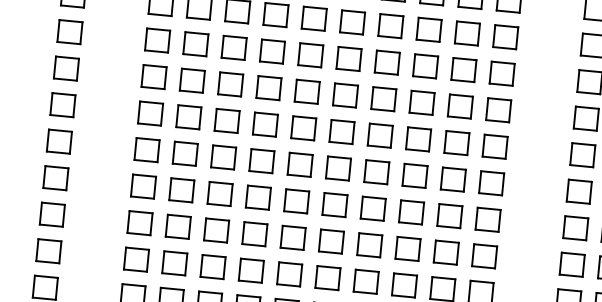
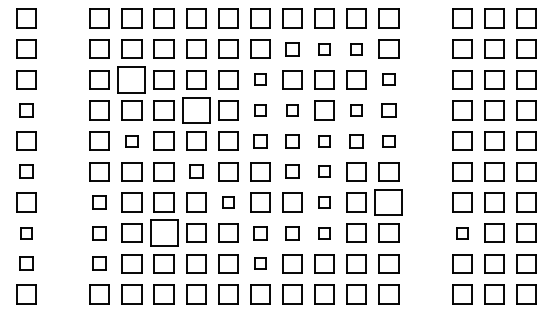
part: (390, 25) -> (292, 48), size x0.7
part: (428, 28) -> (324, 48), size x0.6
part: (467, 32) -> (356, 48), size x0.6
part: (195, 43) -> (131, 79), size x1.4
part: (349, 58) -> (260, 79), size x0.6
part: (66, 68) -> (26, 110), size x0.7
part: (501, 73) -> (388, 79), size x0.6
part: (269, 88) -> (196, 110), size x1.4
part: (345, 95) -> (260, 110), size x0.6
part: (383, 99) -> (292, 110), size x0.6
part: (460, 106) -> (356, 110), size x0.6
part: (498, 110) -> (388, 110), size x0.7
part: (188, 116) -> (131, 140), size x0.6
part: (342, 131) -> (260, 140), size x0.7
part: (380, 134) -> (292, 140), size x0.7
part: (418, 138) -> (324, 140), size x0.6
part: (59, 141) -> (26, 171), size x0.7
part: (456, 142) -> (356, 140), size x0.7
part: (494, 145) -> (388, 140), size x0.6
part: (262, 160) -> (196, 171), size x0.7
part: (376, 171) -> (292, 171), size x0.7
part: (414, 175) -> (324, 171), size x0.6
part: (143, 186) -> (99, 202), size x0.7
part: (296, 201) -> (228, 202), size x0.6
part: (411, 212) -> (324, 202), size x0.6
part: (52, 214) -> (26, 232), size x0.6
part: (487, 219) -> (388, 202), size x1.4
part: (139, 222) -> (99, 232), size x0.7
part: (216, 229) -> (163, 232), size x1.4
part: (331, 240) -> (260, 232), size x0.7
part: (369, 244) -> (292, 232), size x0.7
part: (407, 248) -> (324, 232), size x0.6
part: (49, 250) -> (26, 263), size x0.7
part: (136, 259) -> (99, 263), size x0.7
part: (572, 264) -> (462, 232), size x0.6
part: (328, 277) -> (260, 263), size x0.6

